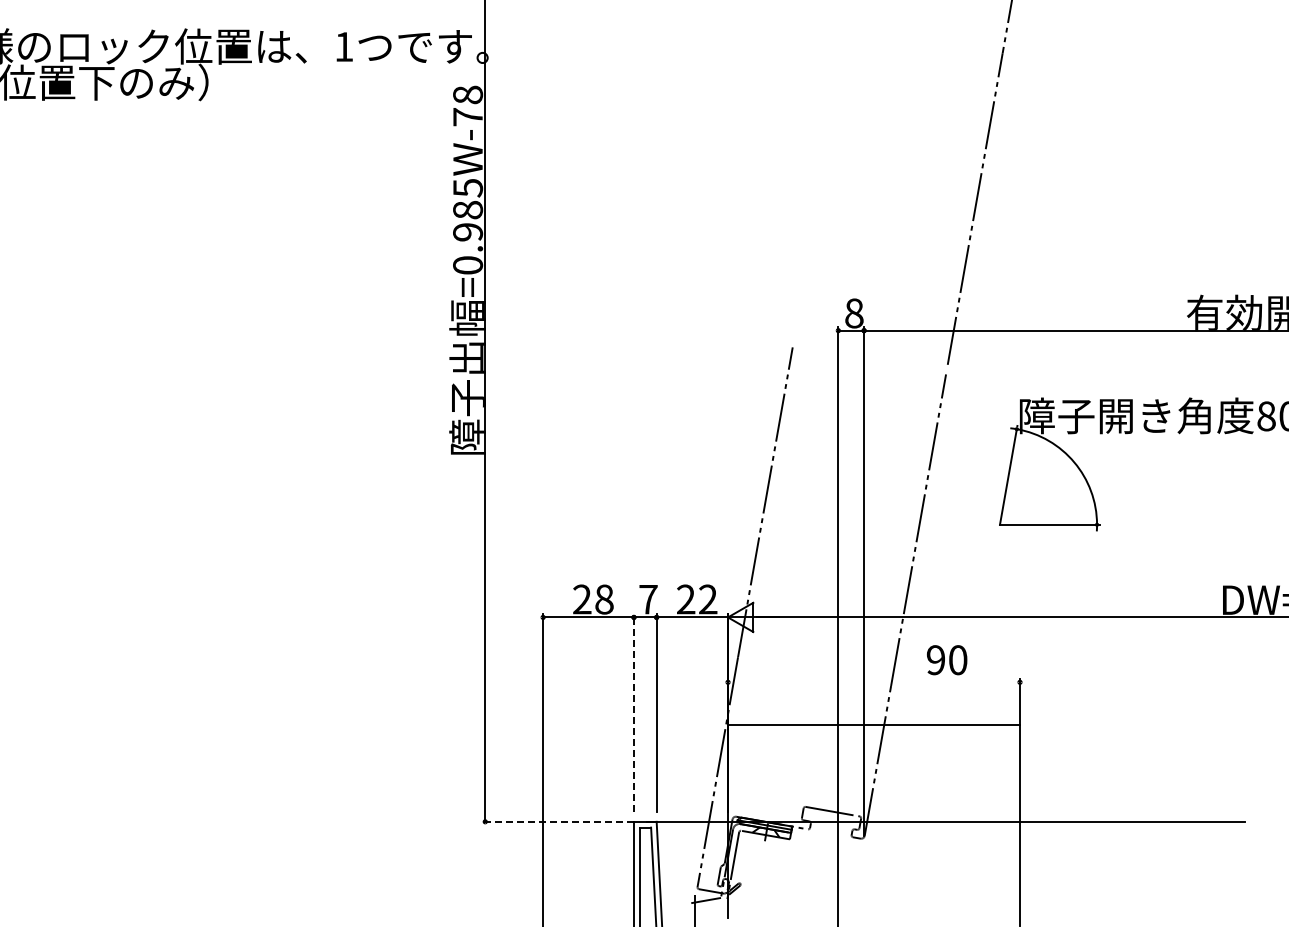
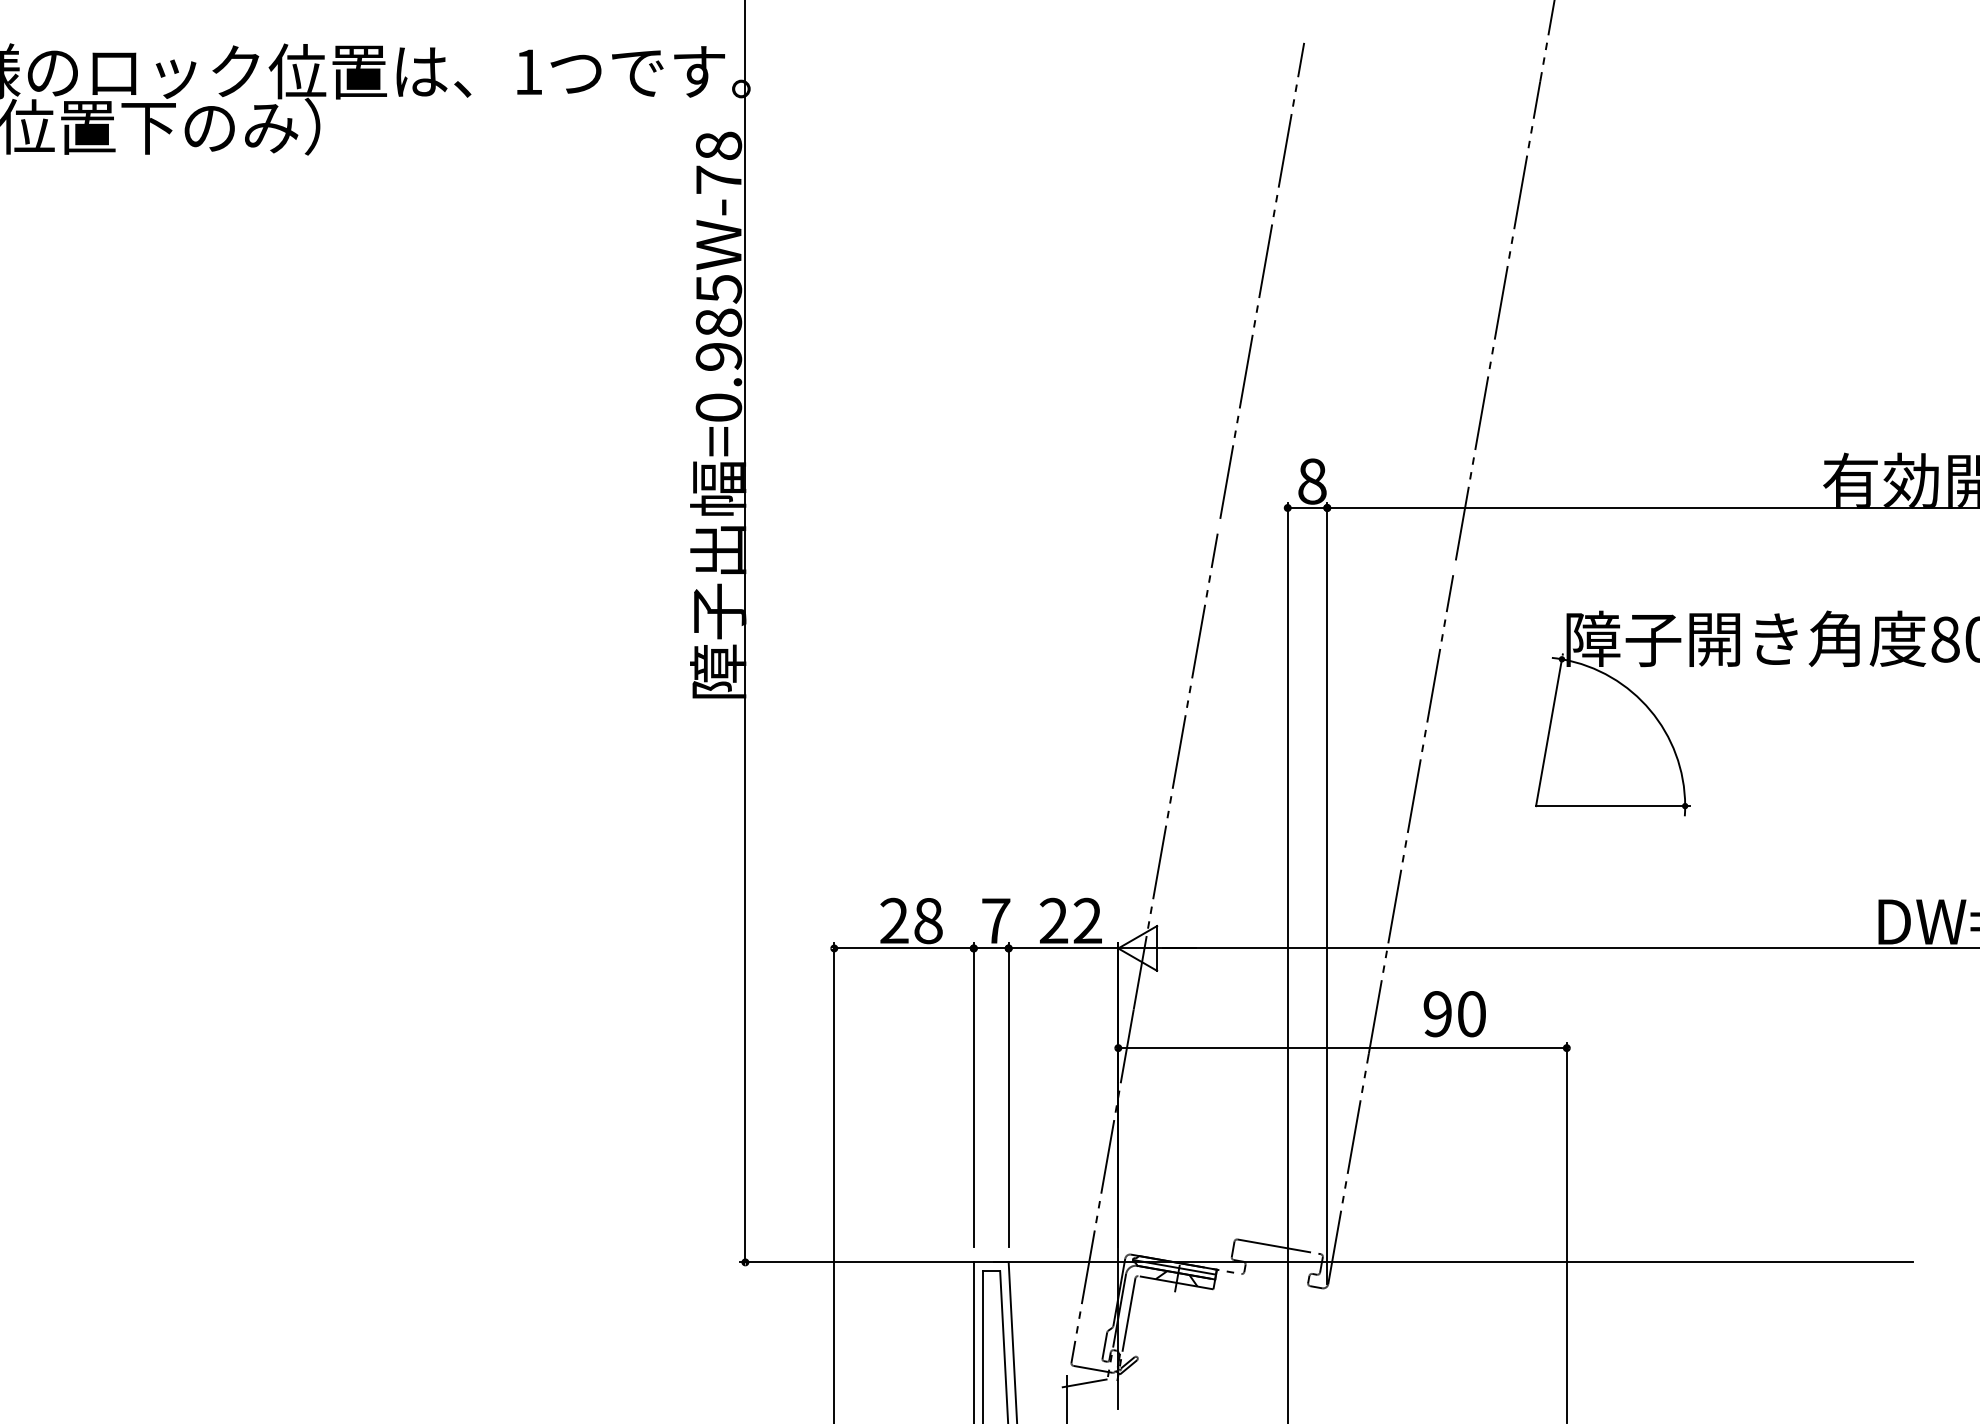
line: (821, 182) -> (1261, 280), added
line: (633, 713) -> (973, 1096), dashed -> solid
line: (874, 725) -> (1343, 1048), moved
line: (557, 821) -> (856, 1261), dashed -> solid

